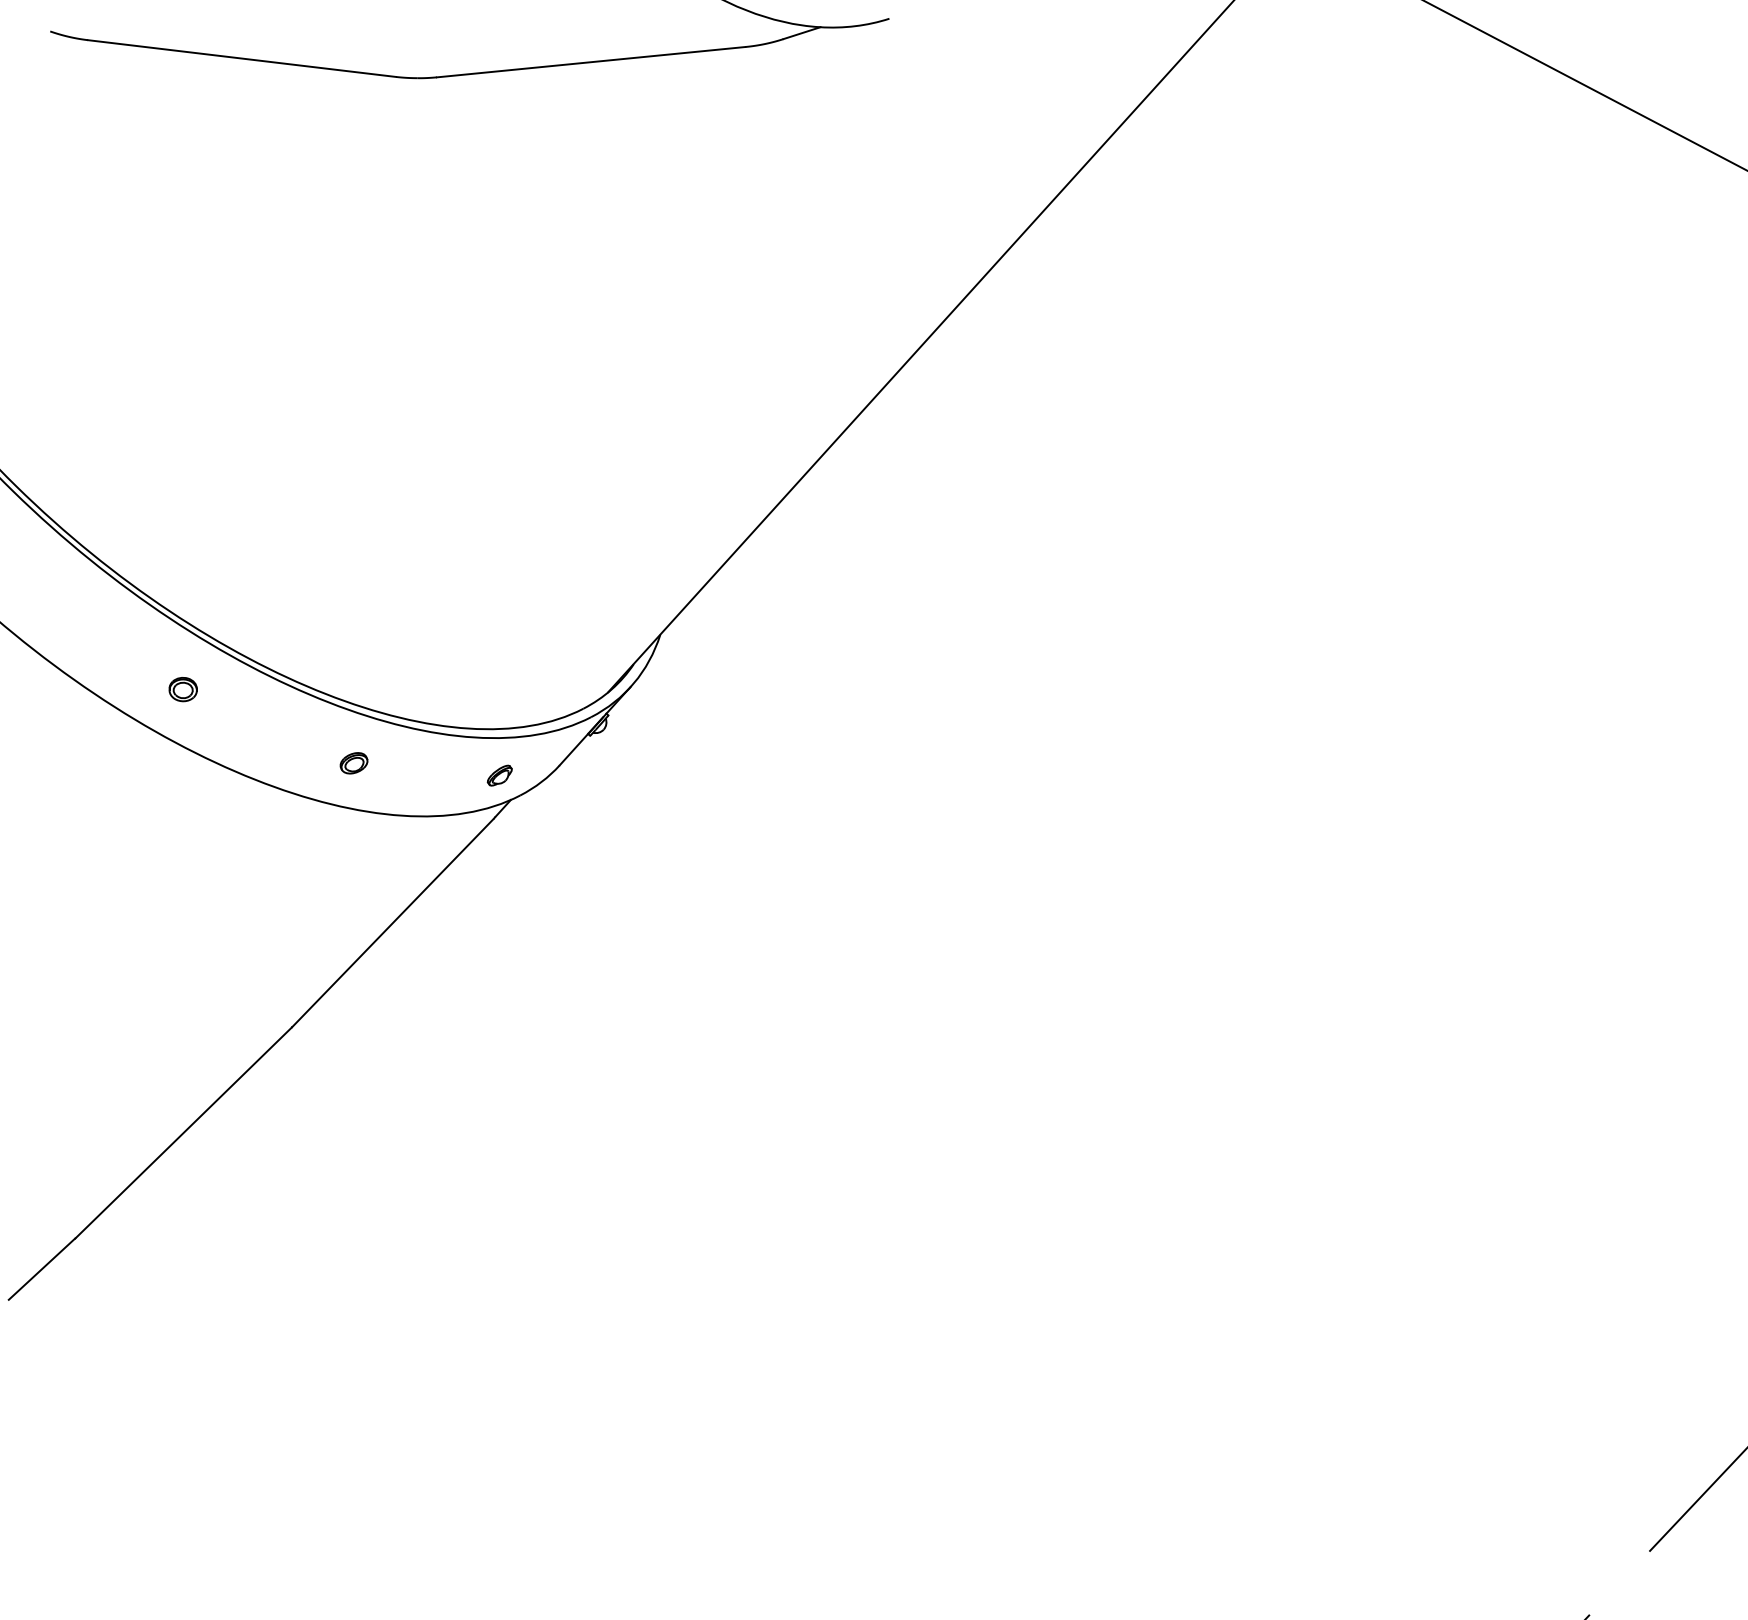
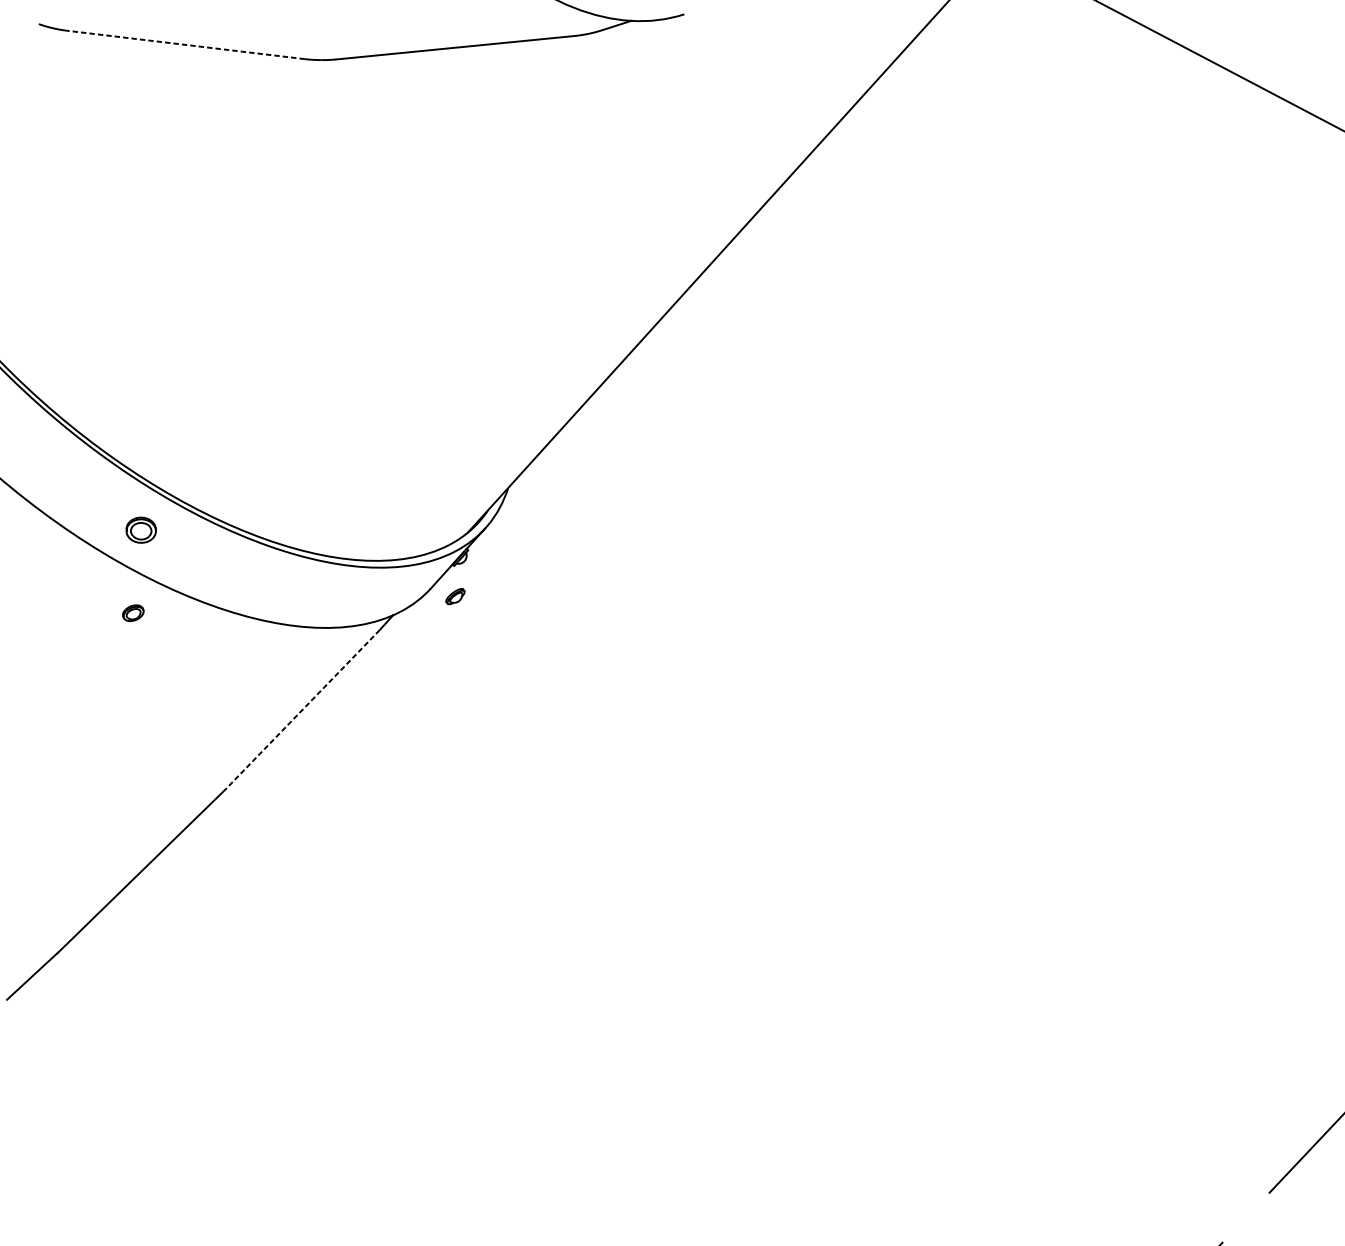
line: (241, 58) -> (185, 44), solid -> dashed
part: (182, 689) -> (140, 530), size x1.4
part: (353, 763) -> (132, 613), moved
part: (499, 775) -> (455, 596), moved
line: (392, 923) -> (302, 710), solid -> dashed

